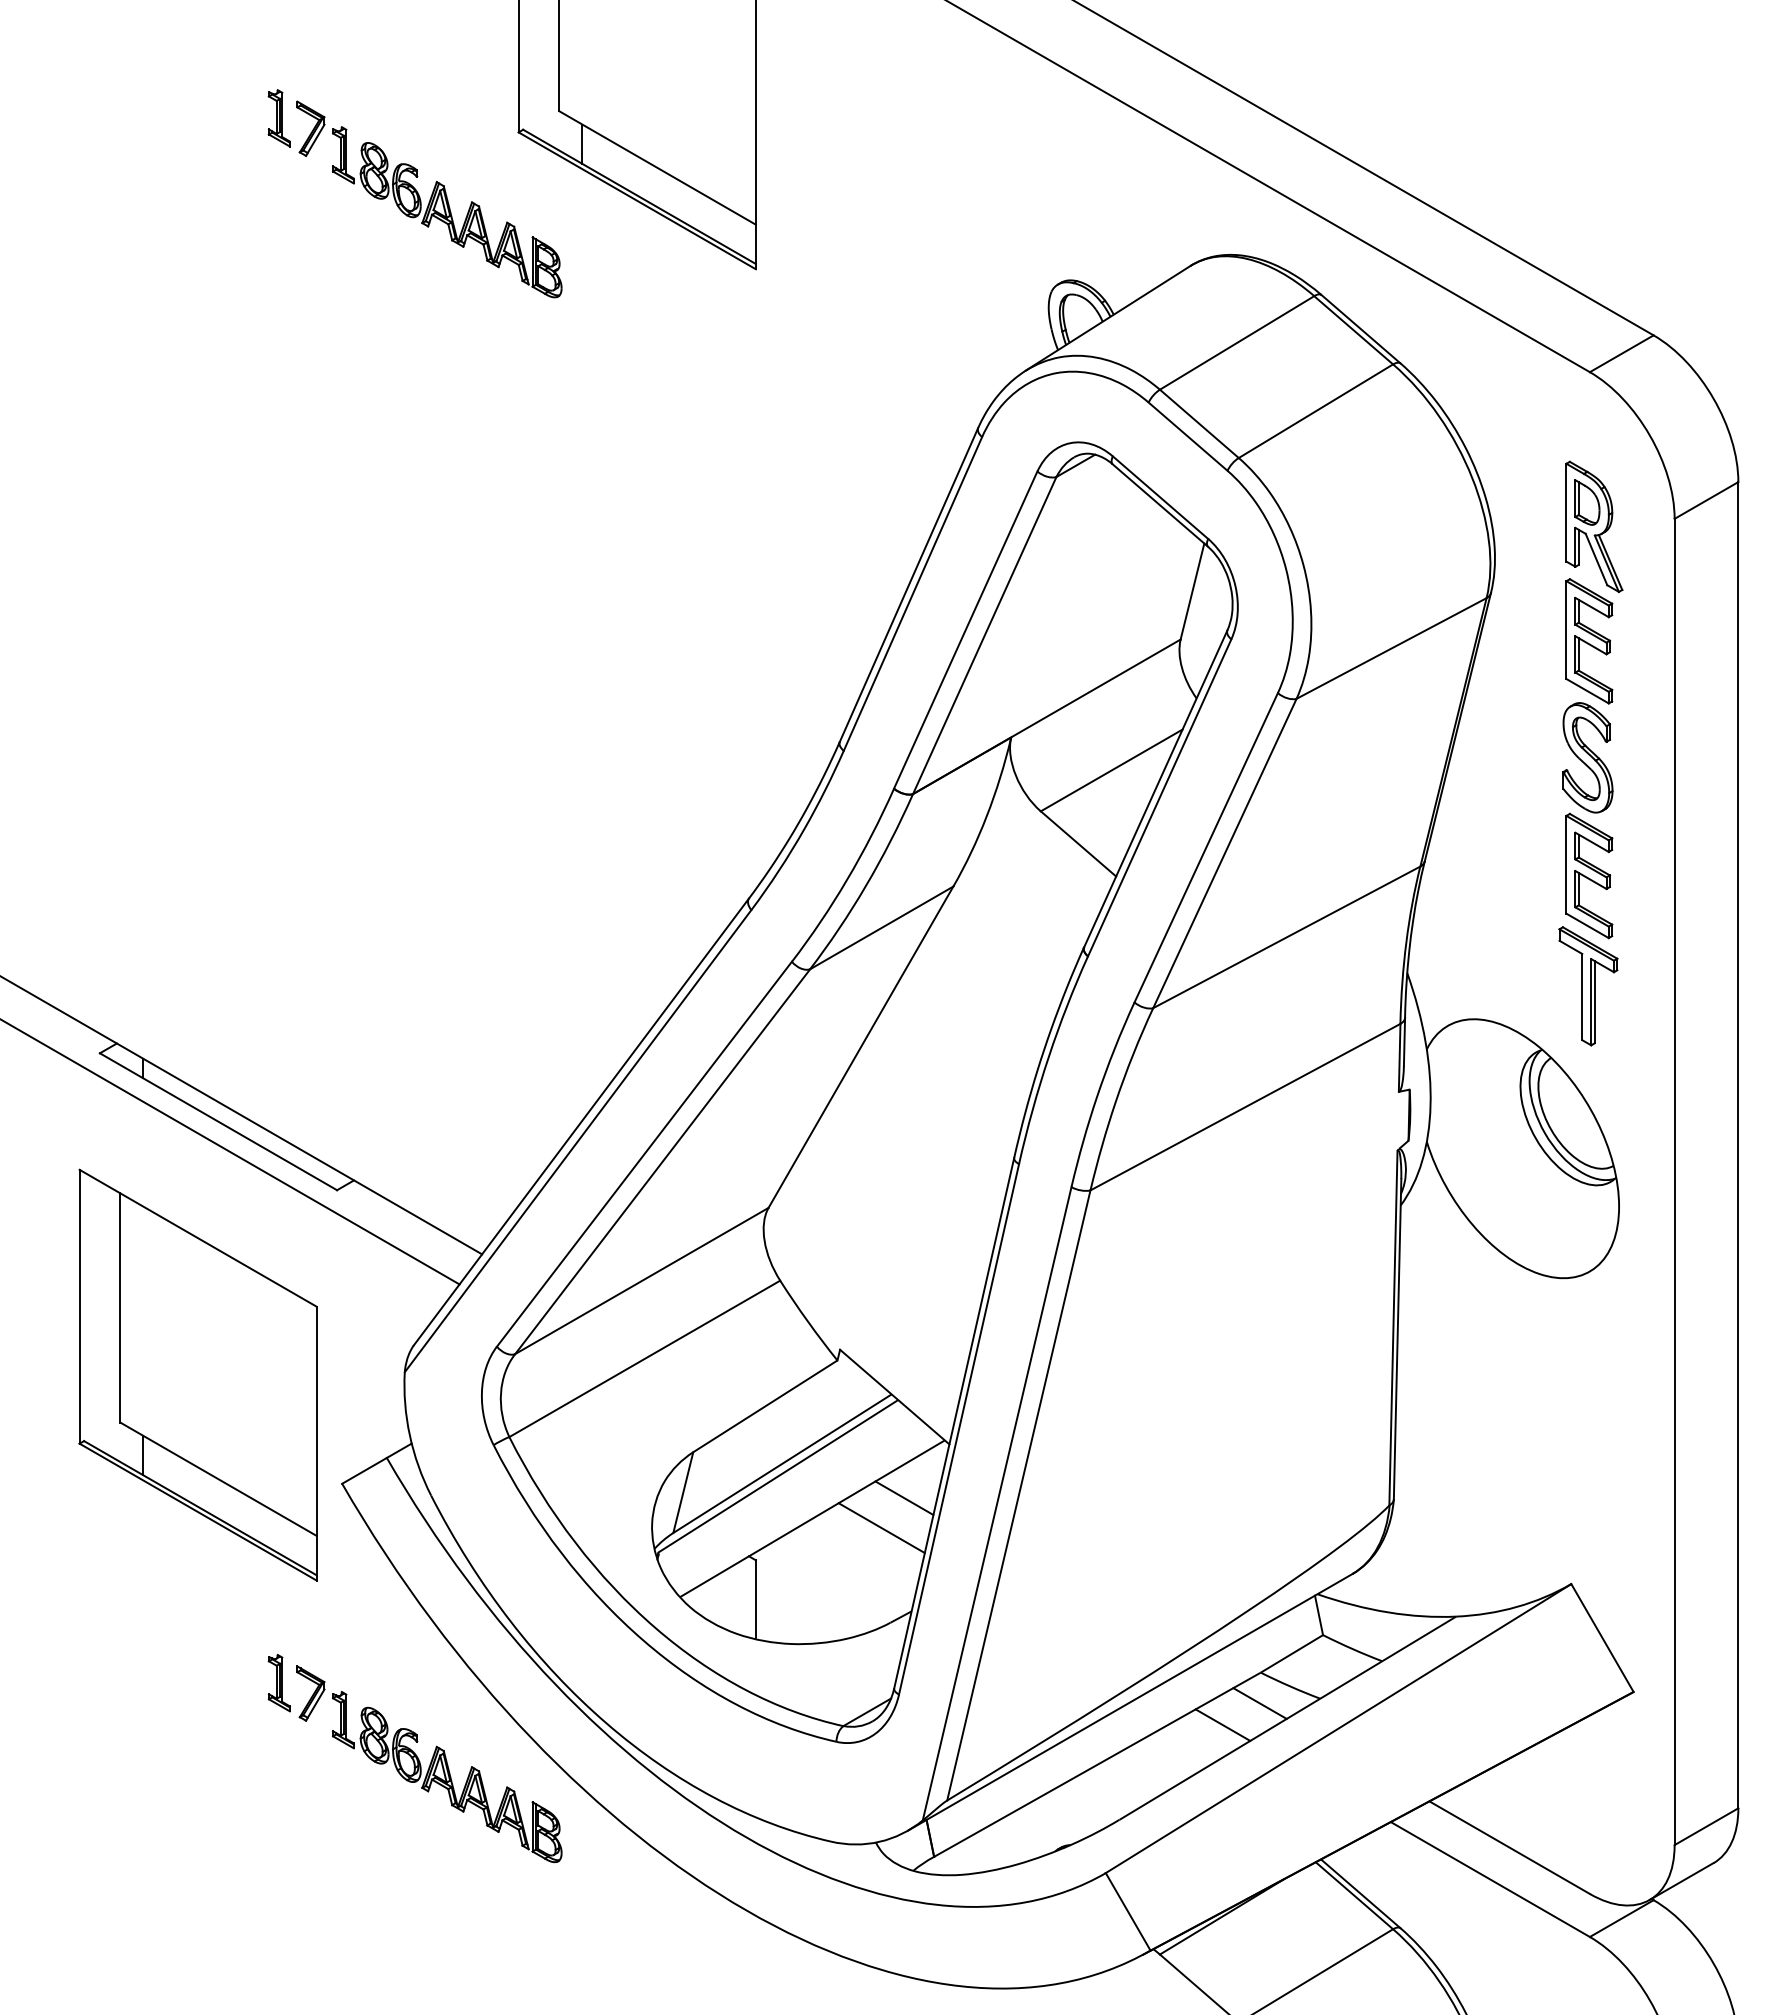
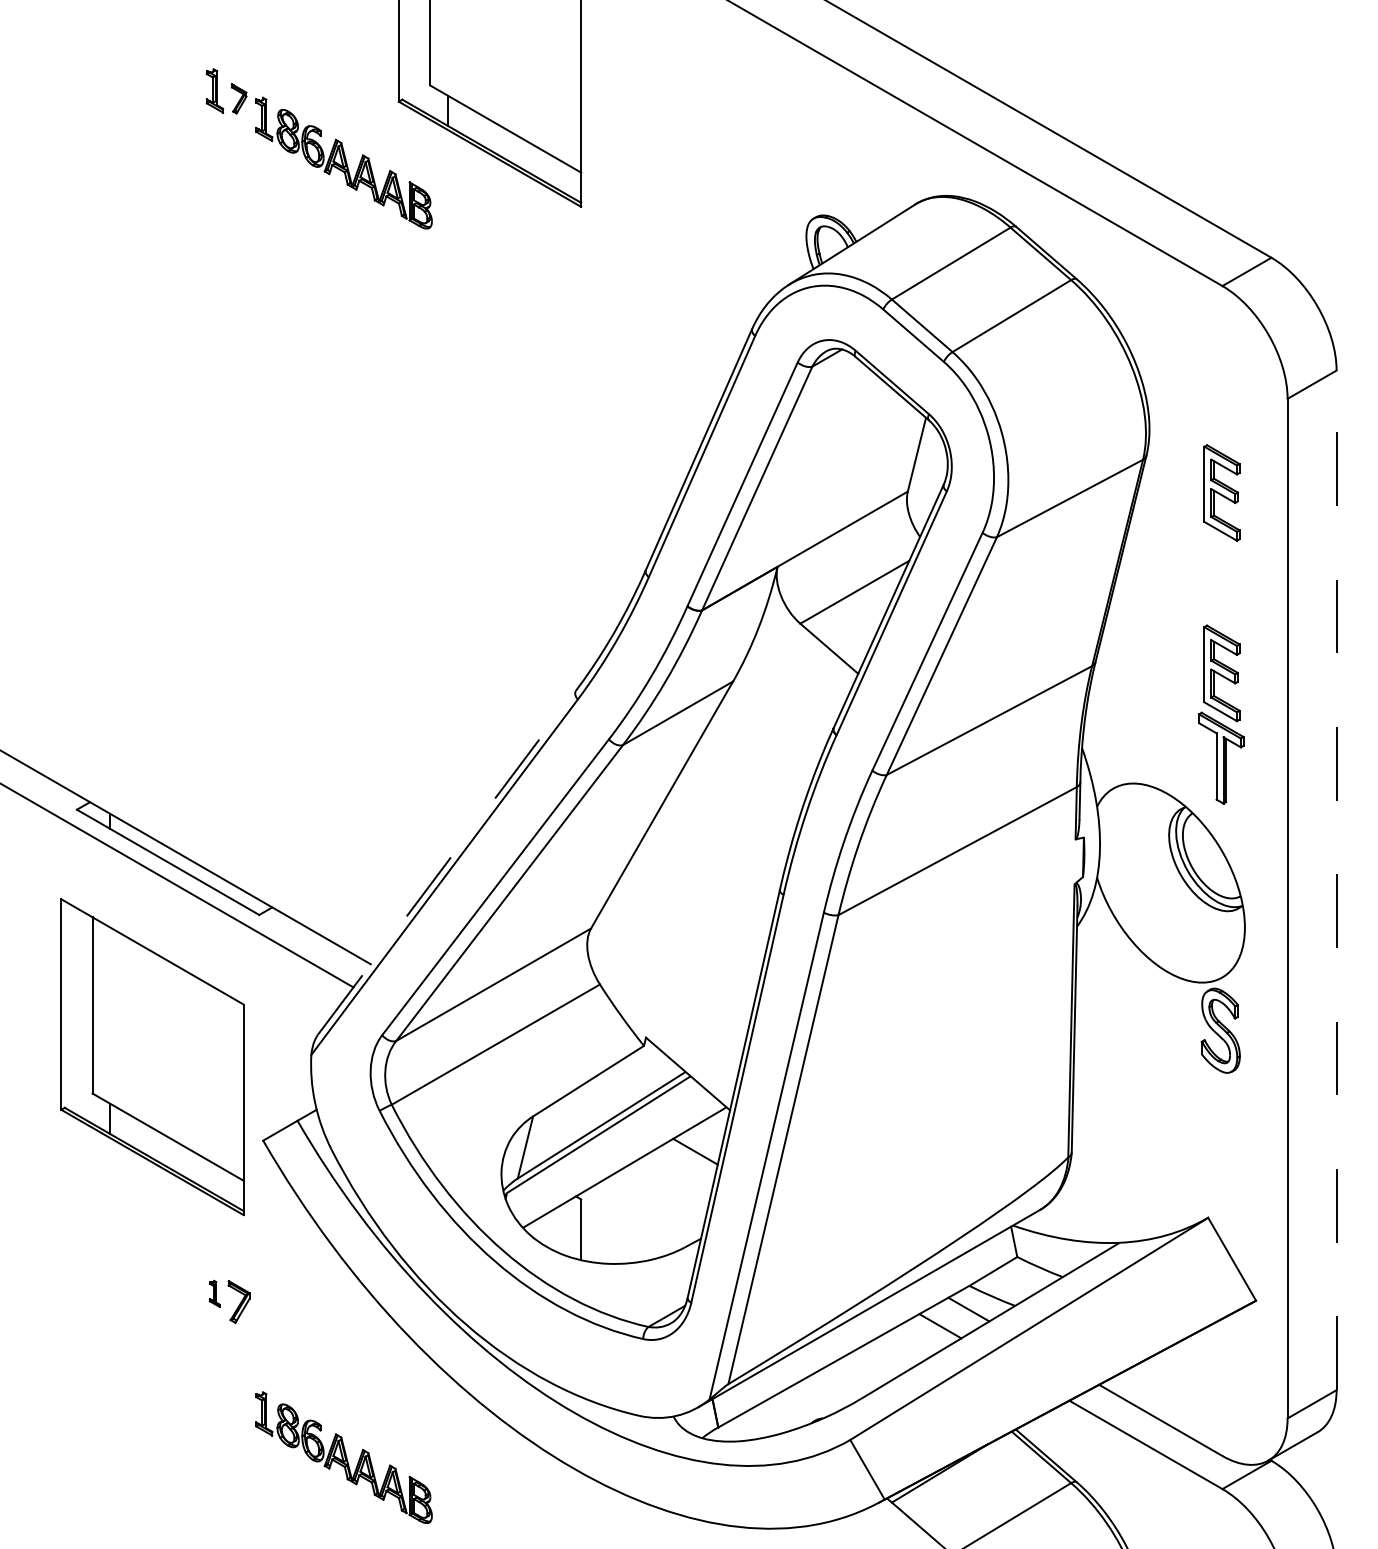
part: (310, 128) -> (238, 98), size x0.7
part: (1594, 526) -> (1226, 404), removed
part: (1587, 757) -> (1220, 1030), moved
line: (581, 1121) -> (447, 862), solid -> dashed
line: (1738, 1144) -> (1336, 879), solid -> dashed
line: (881, 1528) -> (677, 1175), removed
part: (278, 1682) -> (214, 1293), size x0.6
part: (447, 1776) -> (344, 1457), moved

